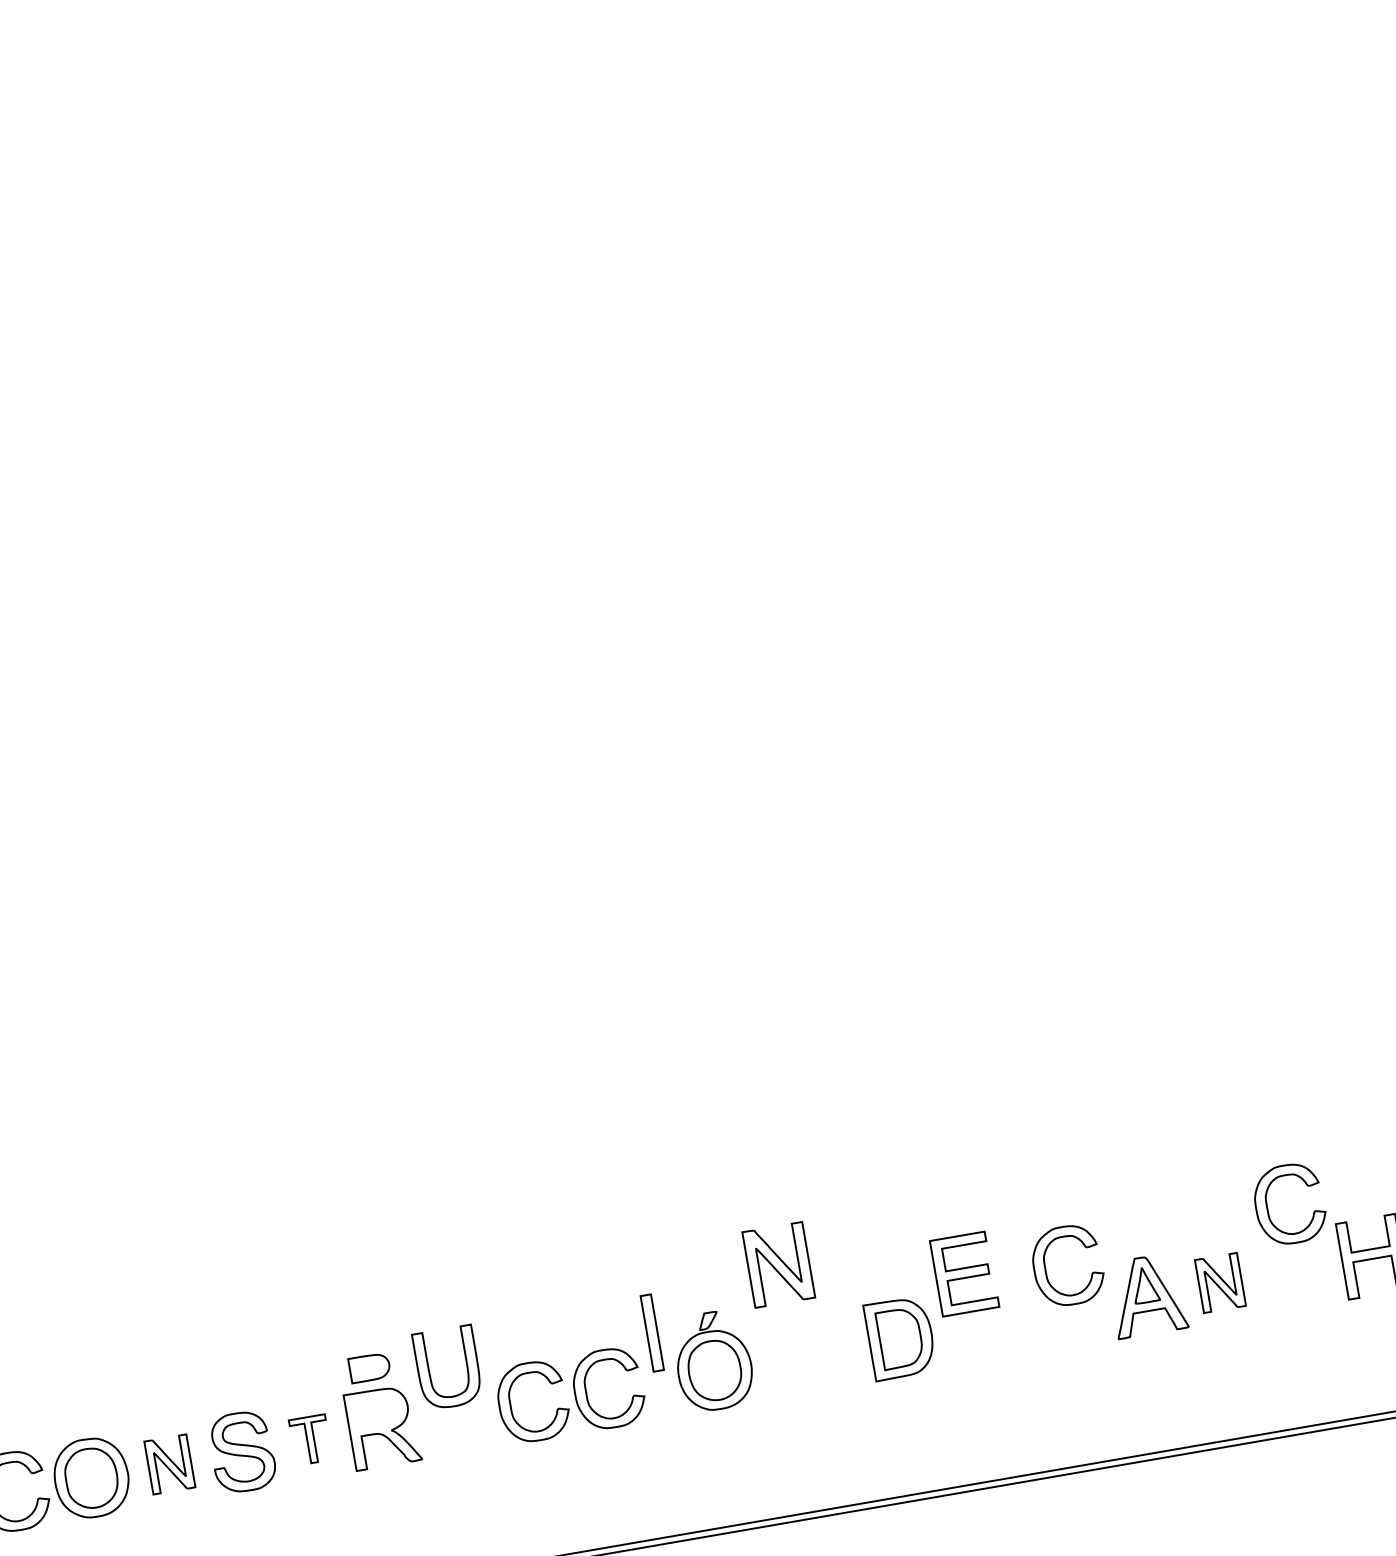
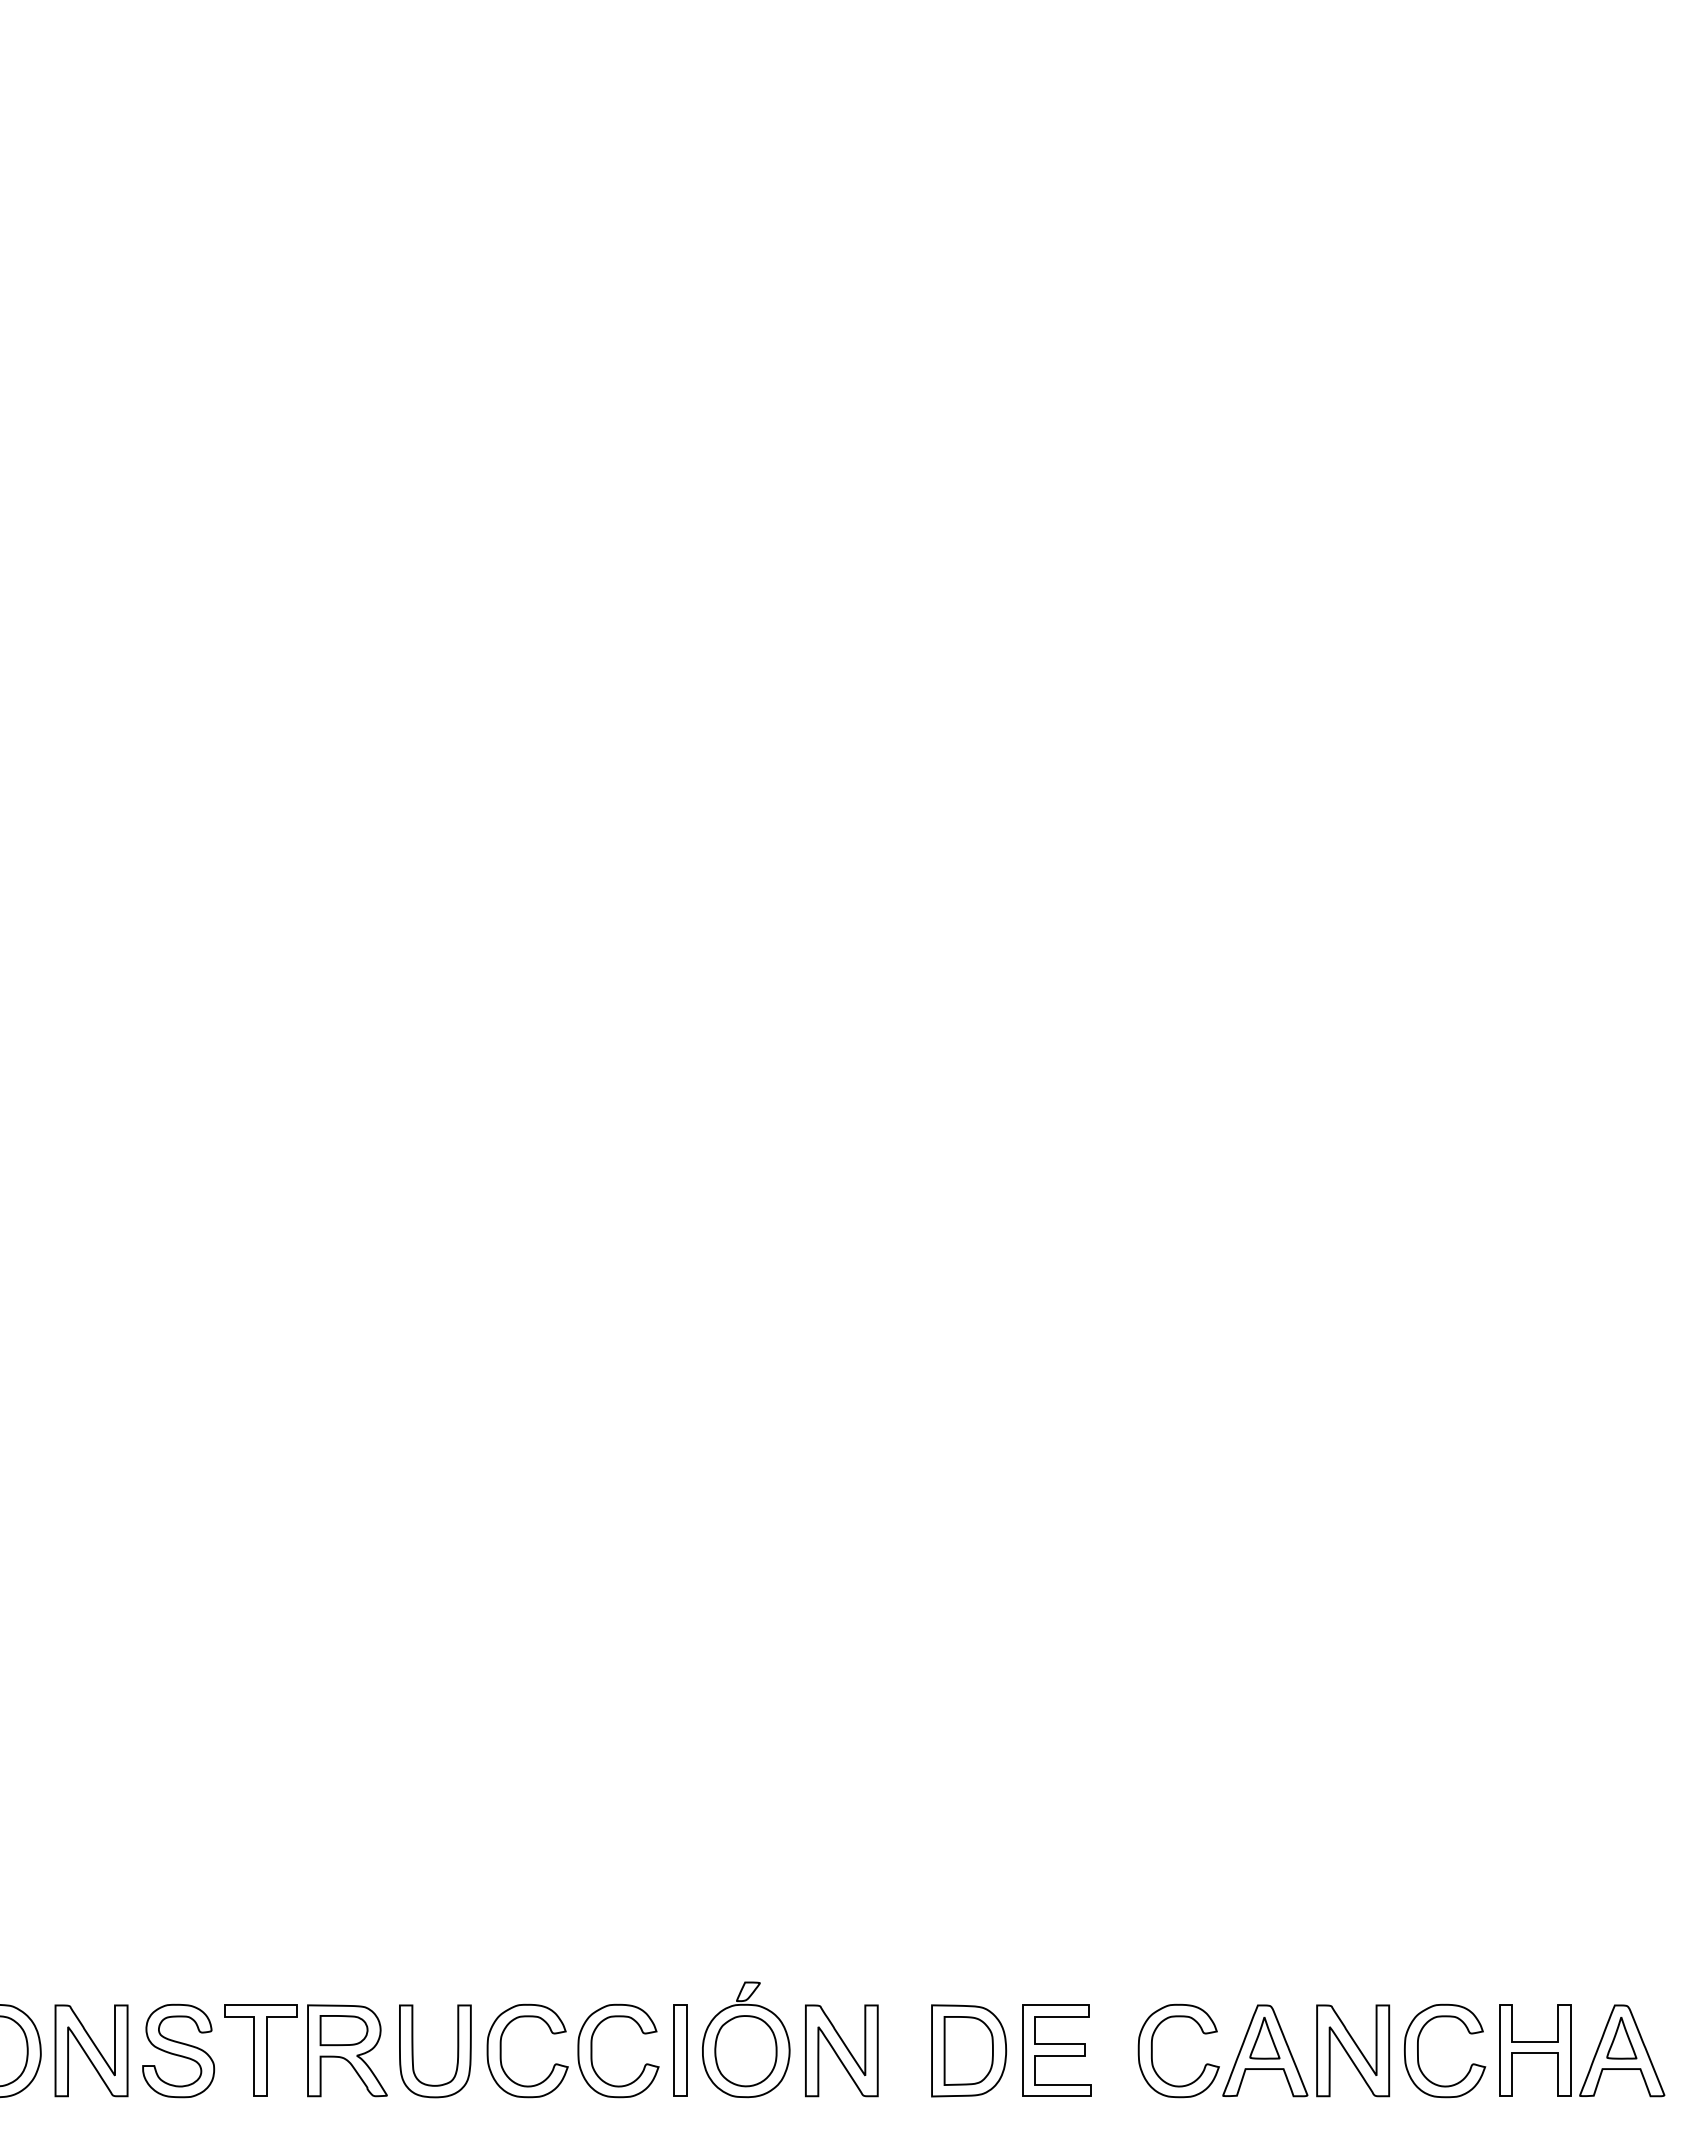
part: (1267, 1207) -> (1418, 2050), moved
part: (778, 1264) -> (841, 2050), moved
part: (1045, 1269) -> (1152, 2050), moved
part: (964, 1273) -> (1056, 2050), moved
part: (1220, 1282) -> (1353, 2050), size x1.43
part: (652, 1332) -> (680, 2050), moved
part: (369, 1367) -> (343, 2030), moved
part: (429, 1371) -> (413, 2051), moved
part: (310, 1439) -> (260, 2050), size x1.67
part: (169, 1464) -> (91, 2050), size x1.43

